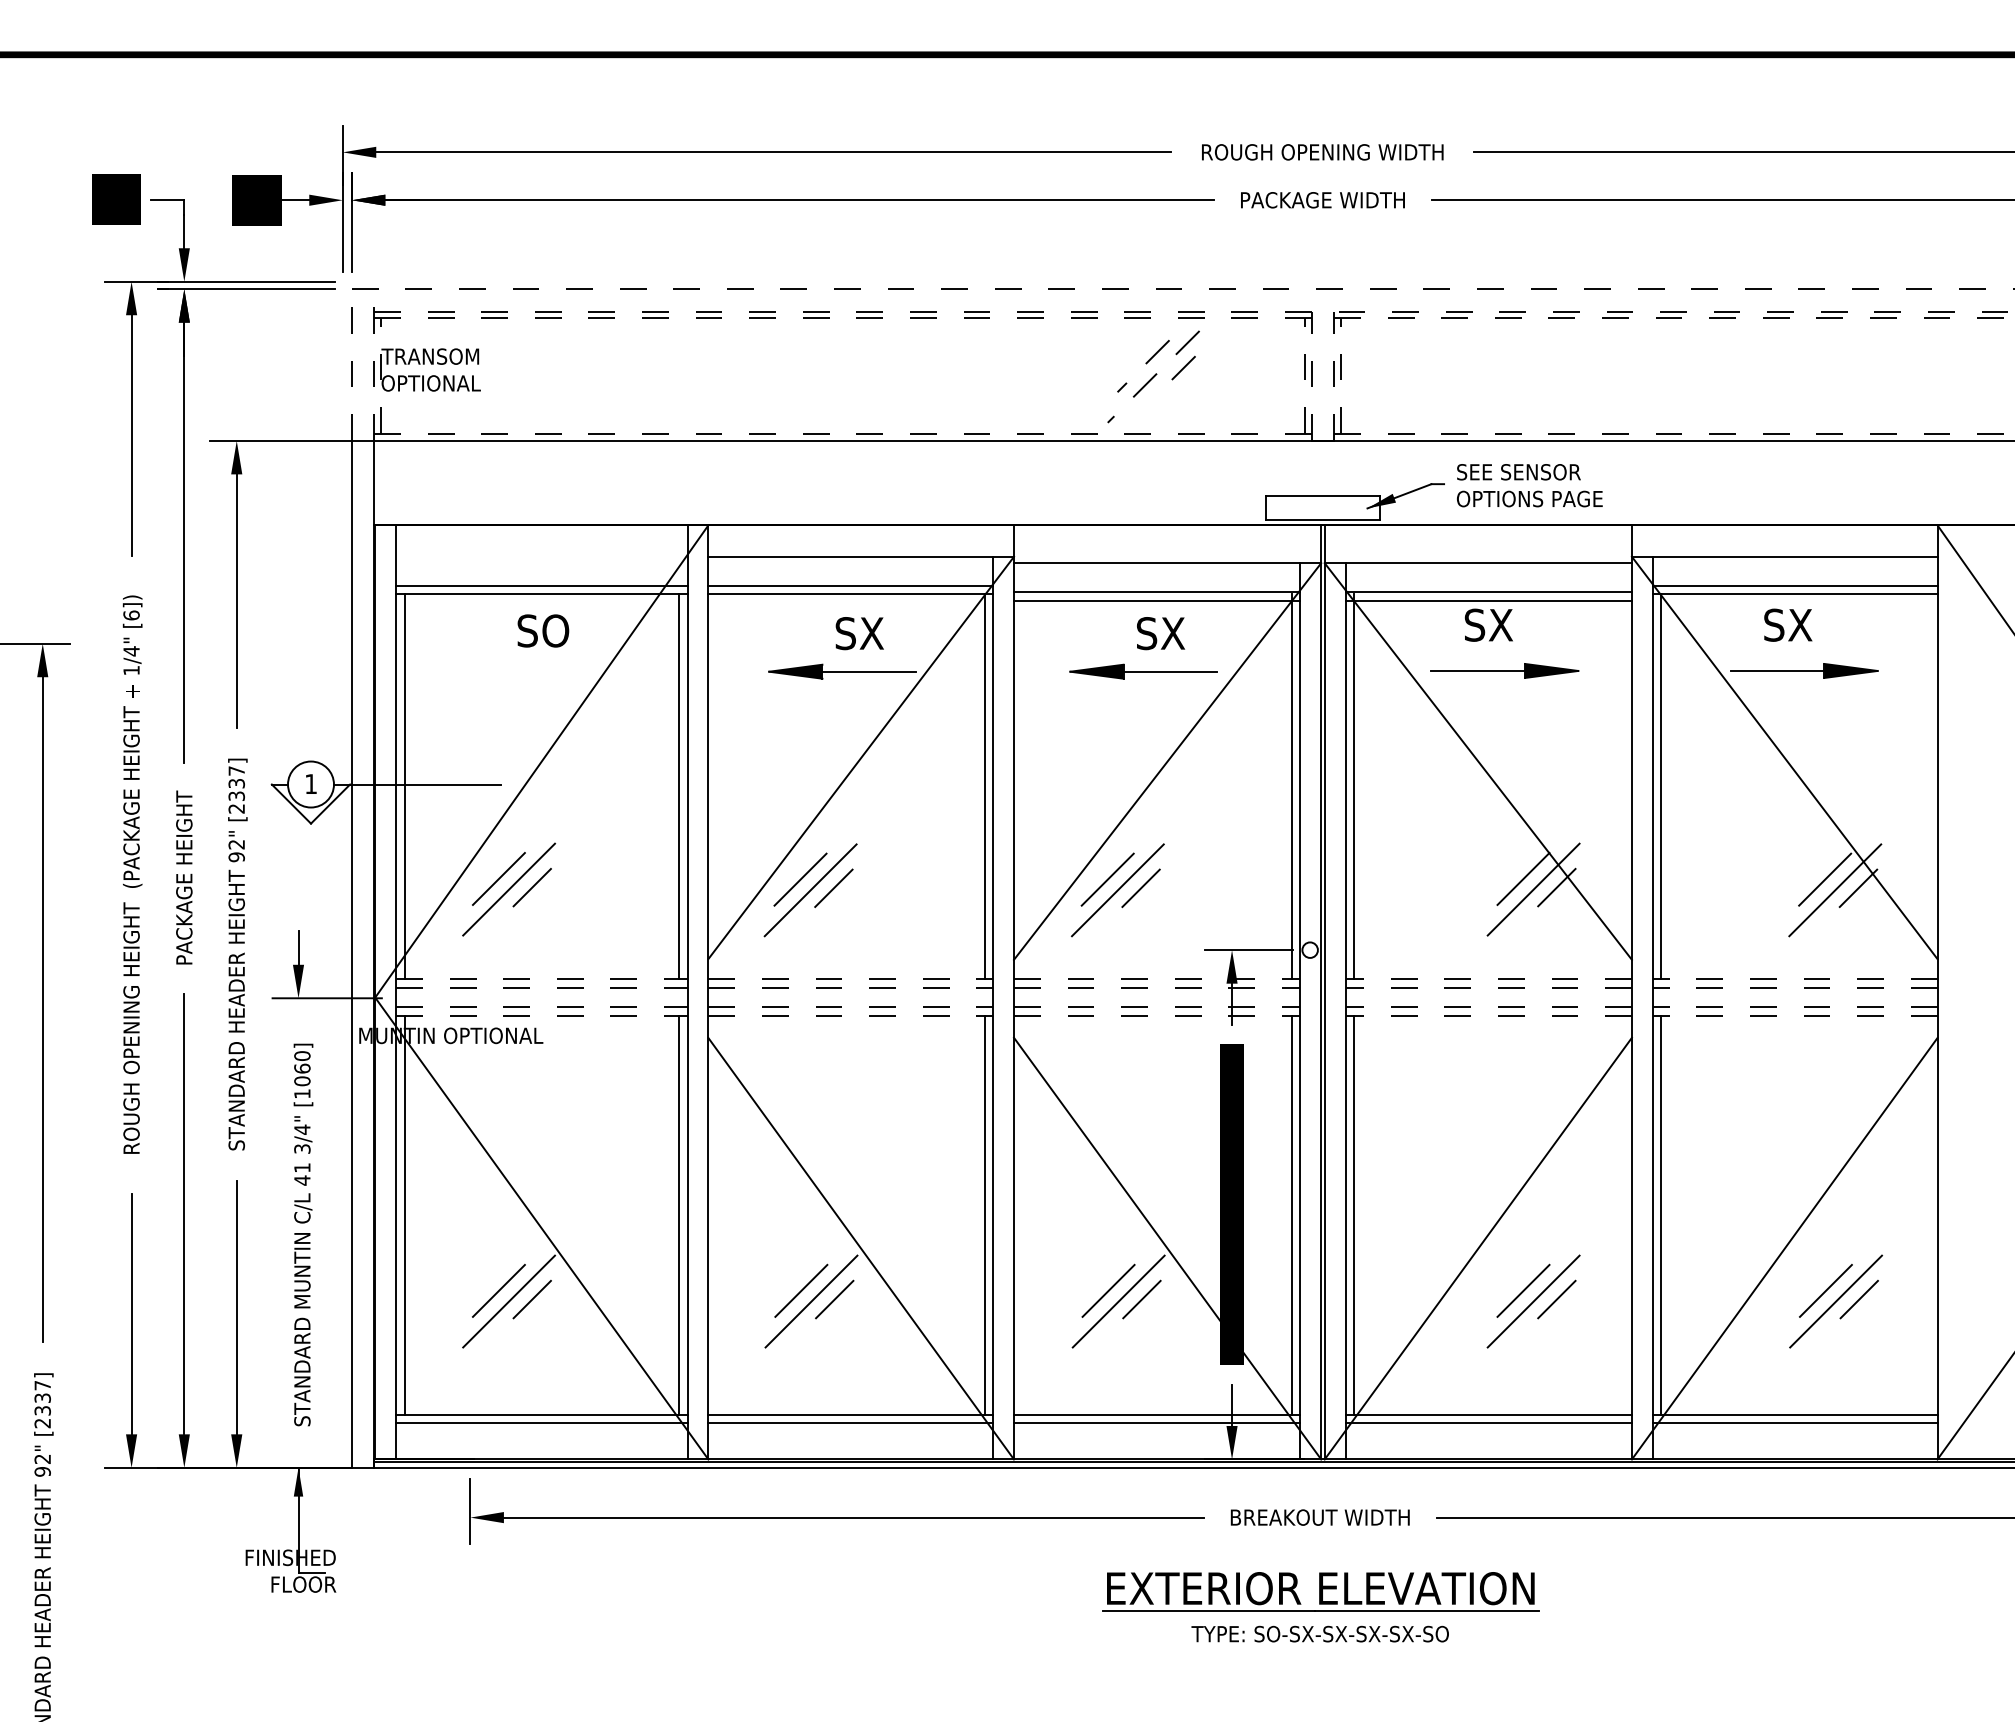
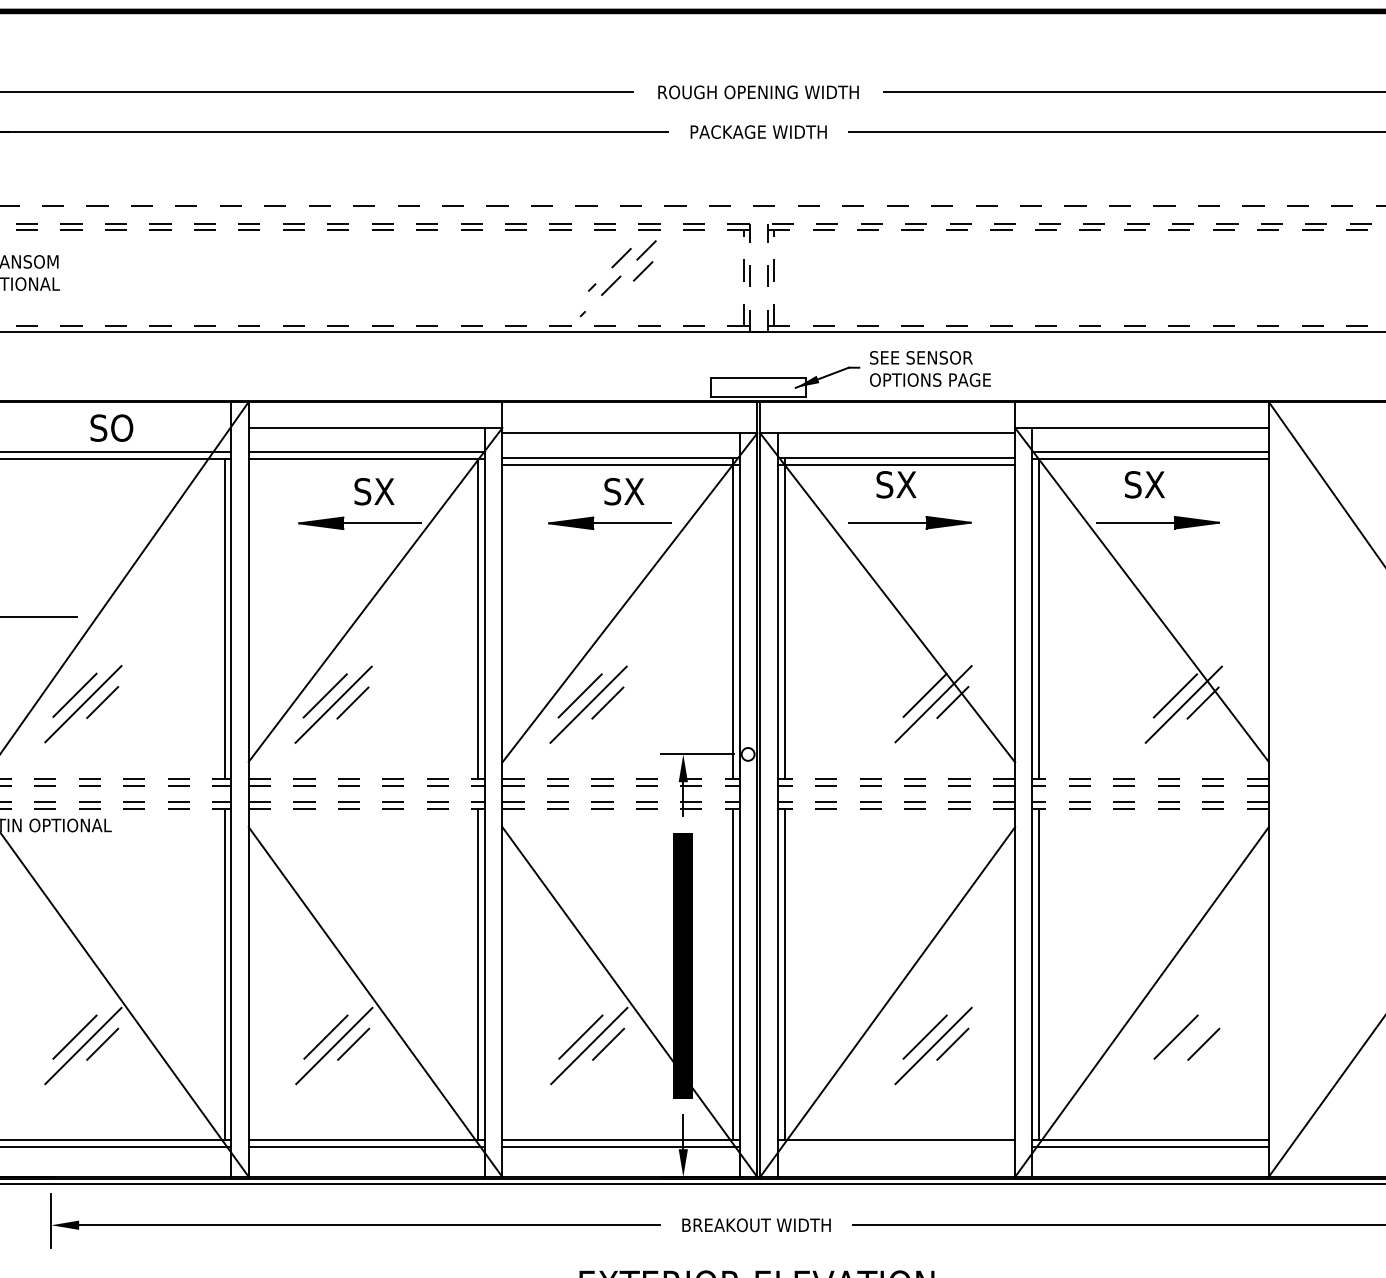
text: (543, 630) -> (111, 427), moved
line: (1835, 1301) -> (1184, 1045), removed
line: (1488, 1423) -> (896, 1147), removed

